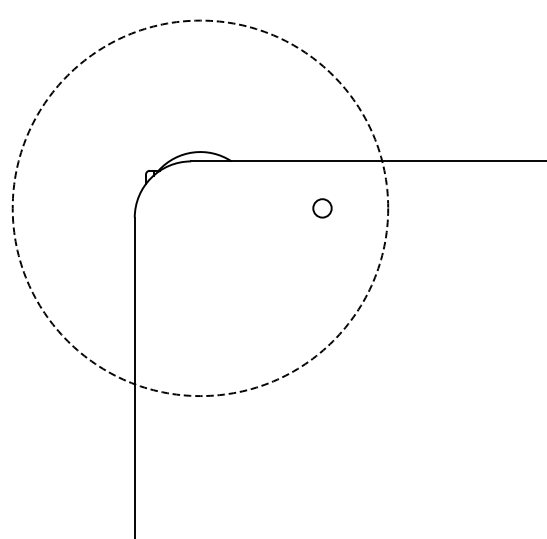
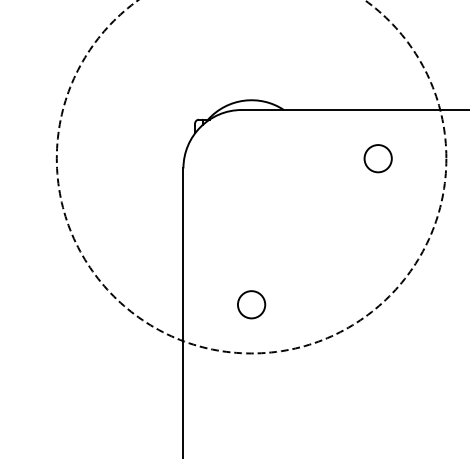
circle: (322, 208) -> (378, 158), size x1.43
circle: (200, 349) -> (251, 305), added

